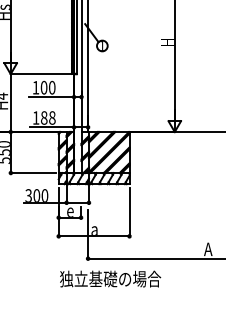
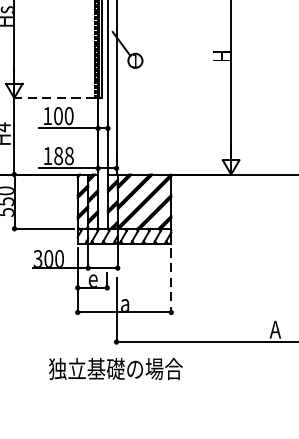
line: (41, 74) -> (54, 98), solid -> dashed
line: (129, 212) -> (171, 280), solid -> dashed
text: (110, 278) -> (115, 368), moved

